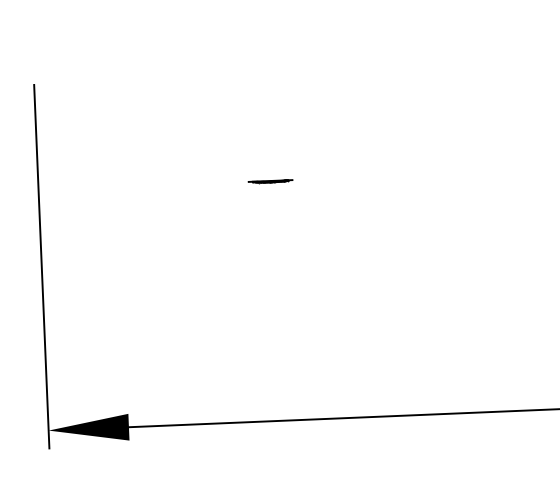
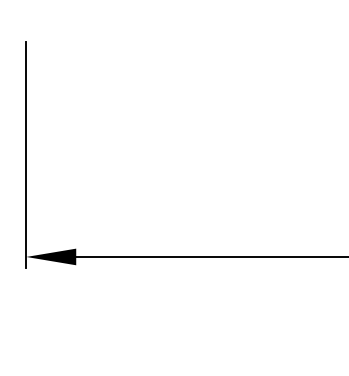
line: (270, 181) -> (170, 108), removed

